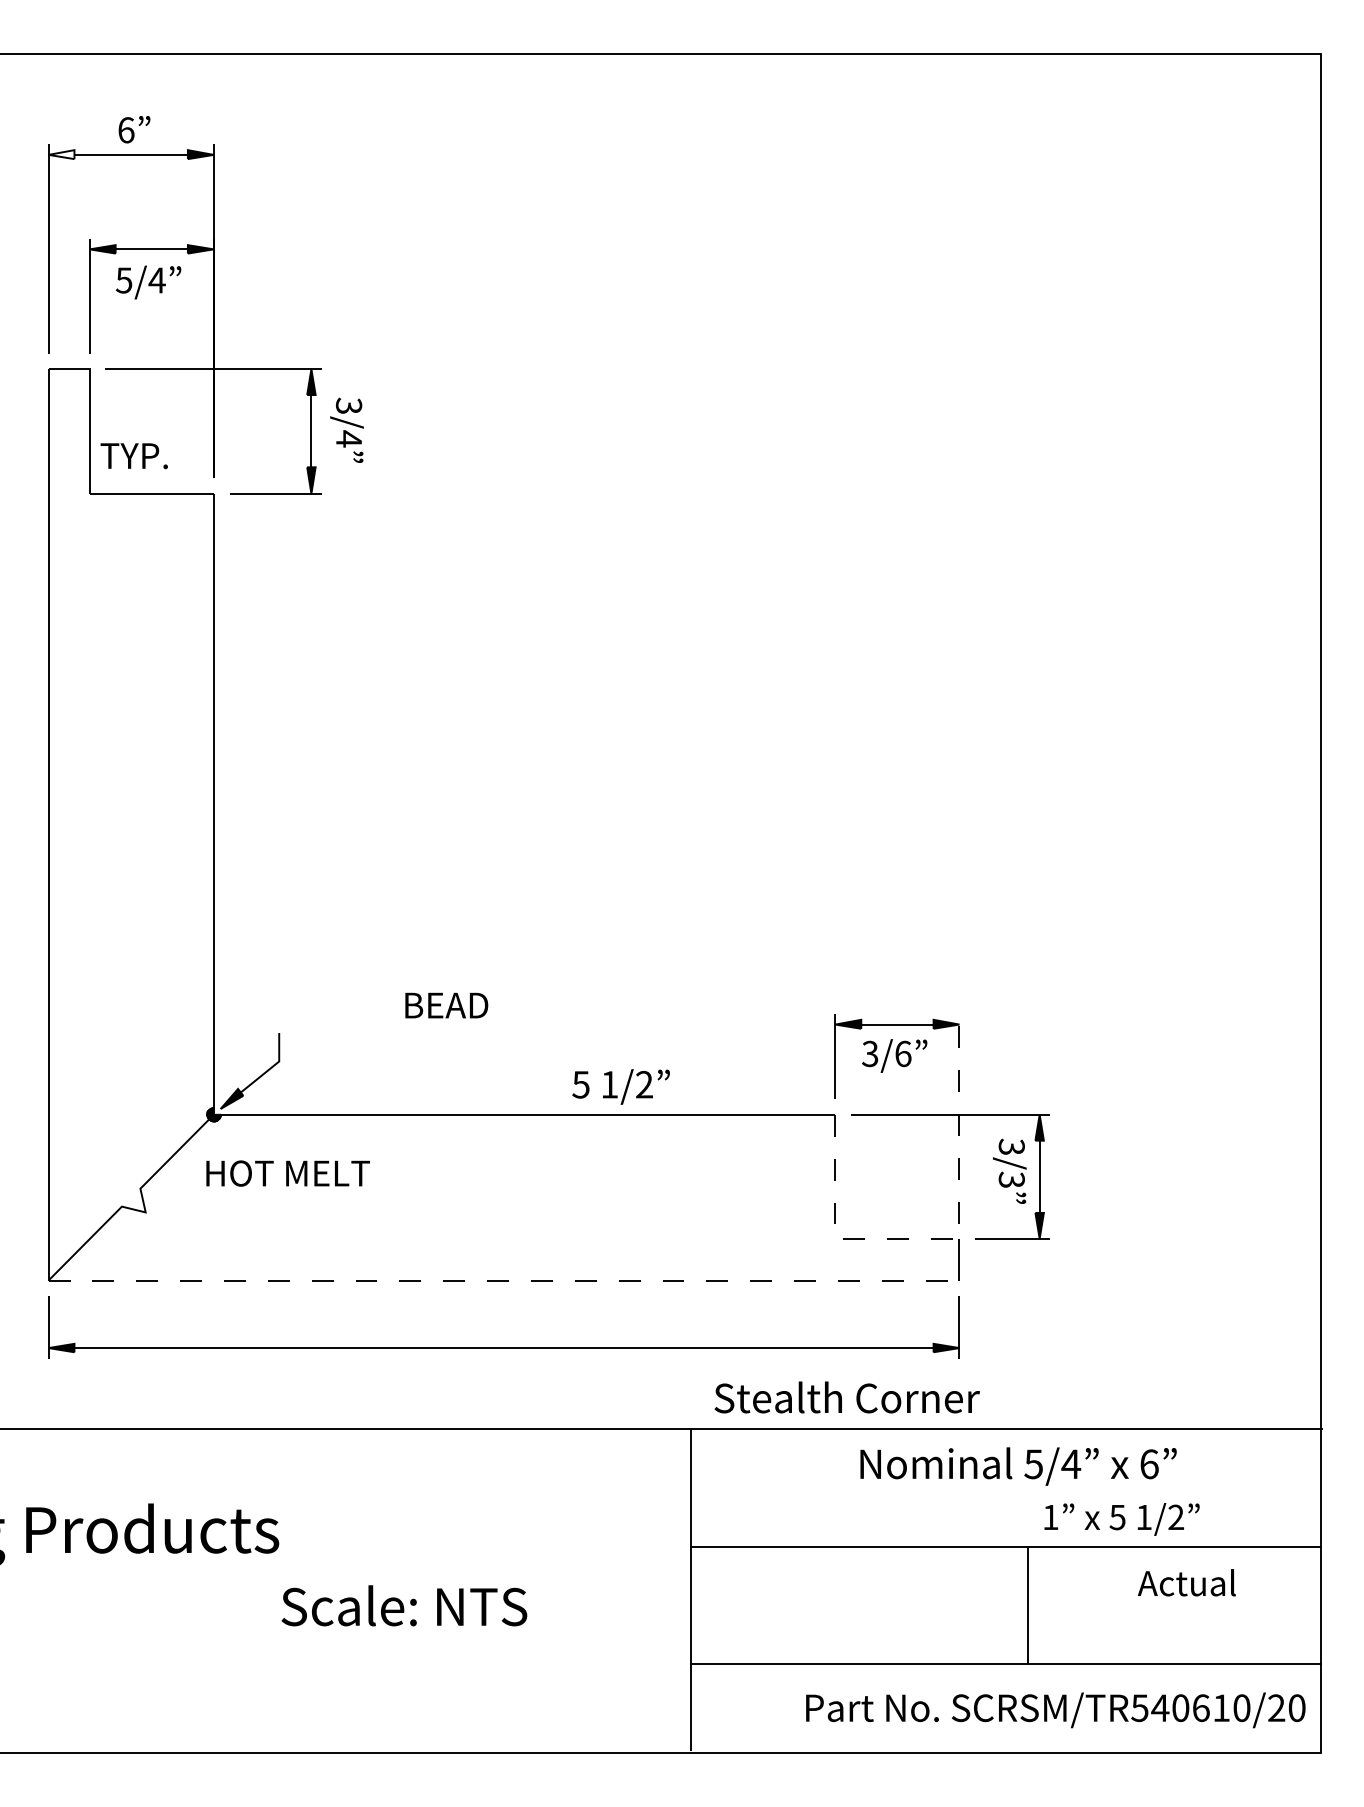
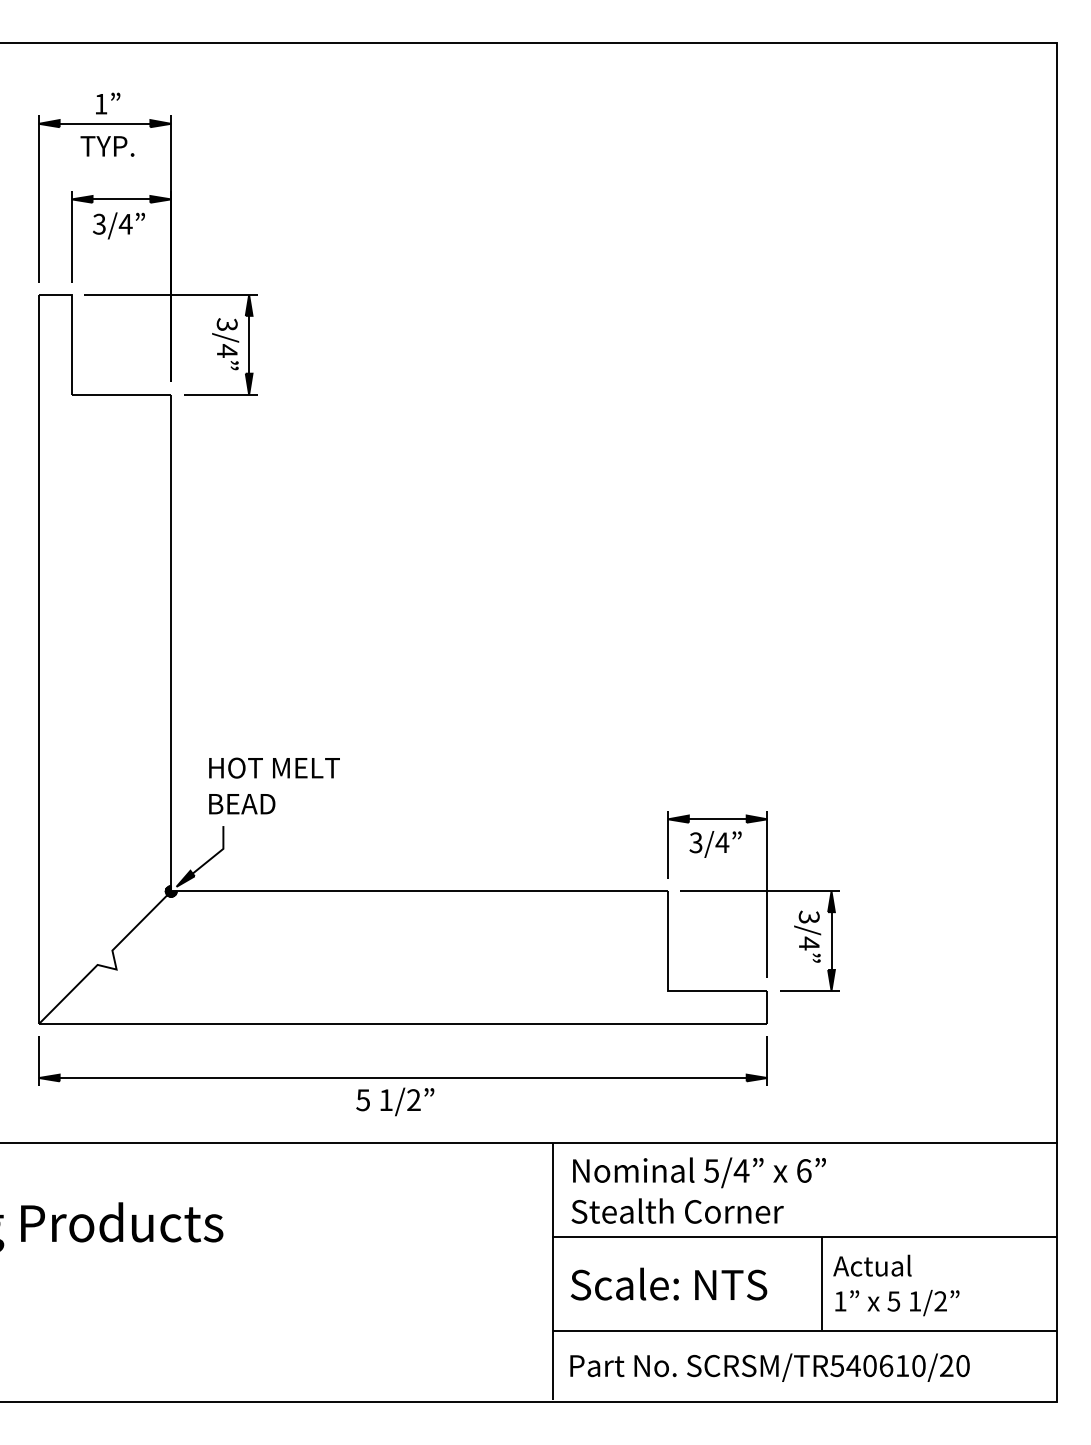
text: (126, 130) -> (101, 104), 6 -> 1
fill: (61, 154) -> (49, 123), added
text: (124, 280) -> (99, 224), 5/4 -> 3/4
text: (346, 429) -> (225, 343), moved
text: (133, 456) -> (106, 146), moved
text: (446, 1005) -> (242, 804), moved
text: (902, 1053) -> (721, 842), 3/6 -> 3/4
text: (620, 1086) -> (394, 1101), moved
line: (959, 1118) -> (767, 894), dashed -> solid
text: (287, 1173) -> (274, 768), moved
text: (1011, 1179) -> (809, 943), 3/3 -> 3/4
line: (835, 1238) -> (668, 990), dashed -> solid
line: (504, 1280) -> (403, 1023), dashed -> solid
text: (846, 1397) -> (677, 1211), moved
text: (1018, 1466) -> (699, 1172), moved
text: (1121, 1519) -> (896, 1303), moved
text: (1186, 1582) -> (872, 1265), moved
text: (404, 1605) -> (669, 1283), moved
text: (1055, 1710) -> (769, 1367), moved

